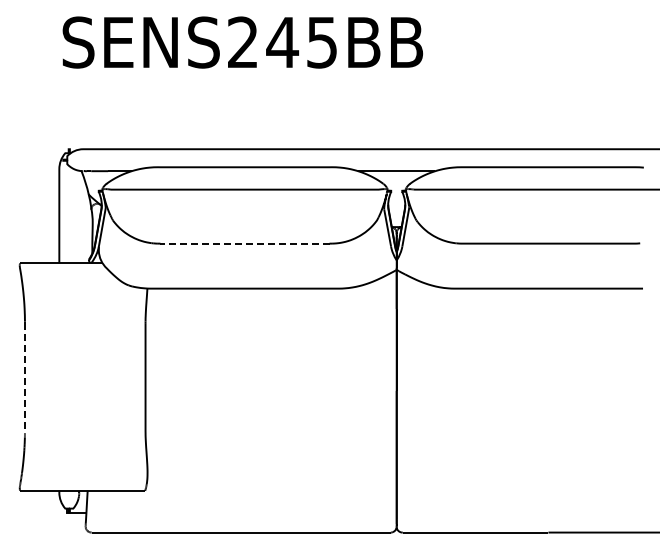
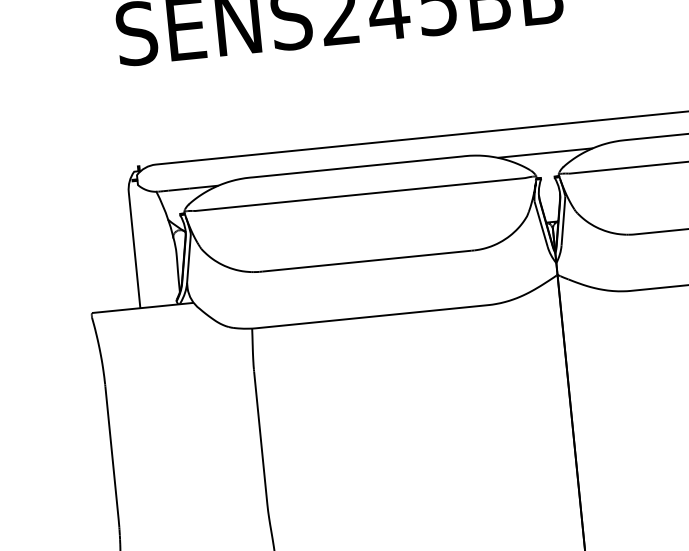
line: (244, 243) -> (366, 261), dashed -> solid
line: (24, 385) -> (112, 463), dashed -> solid

